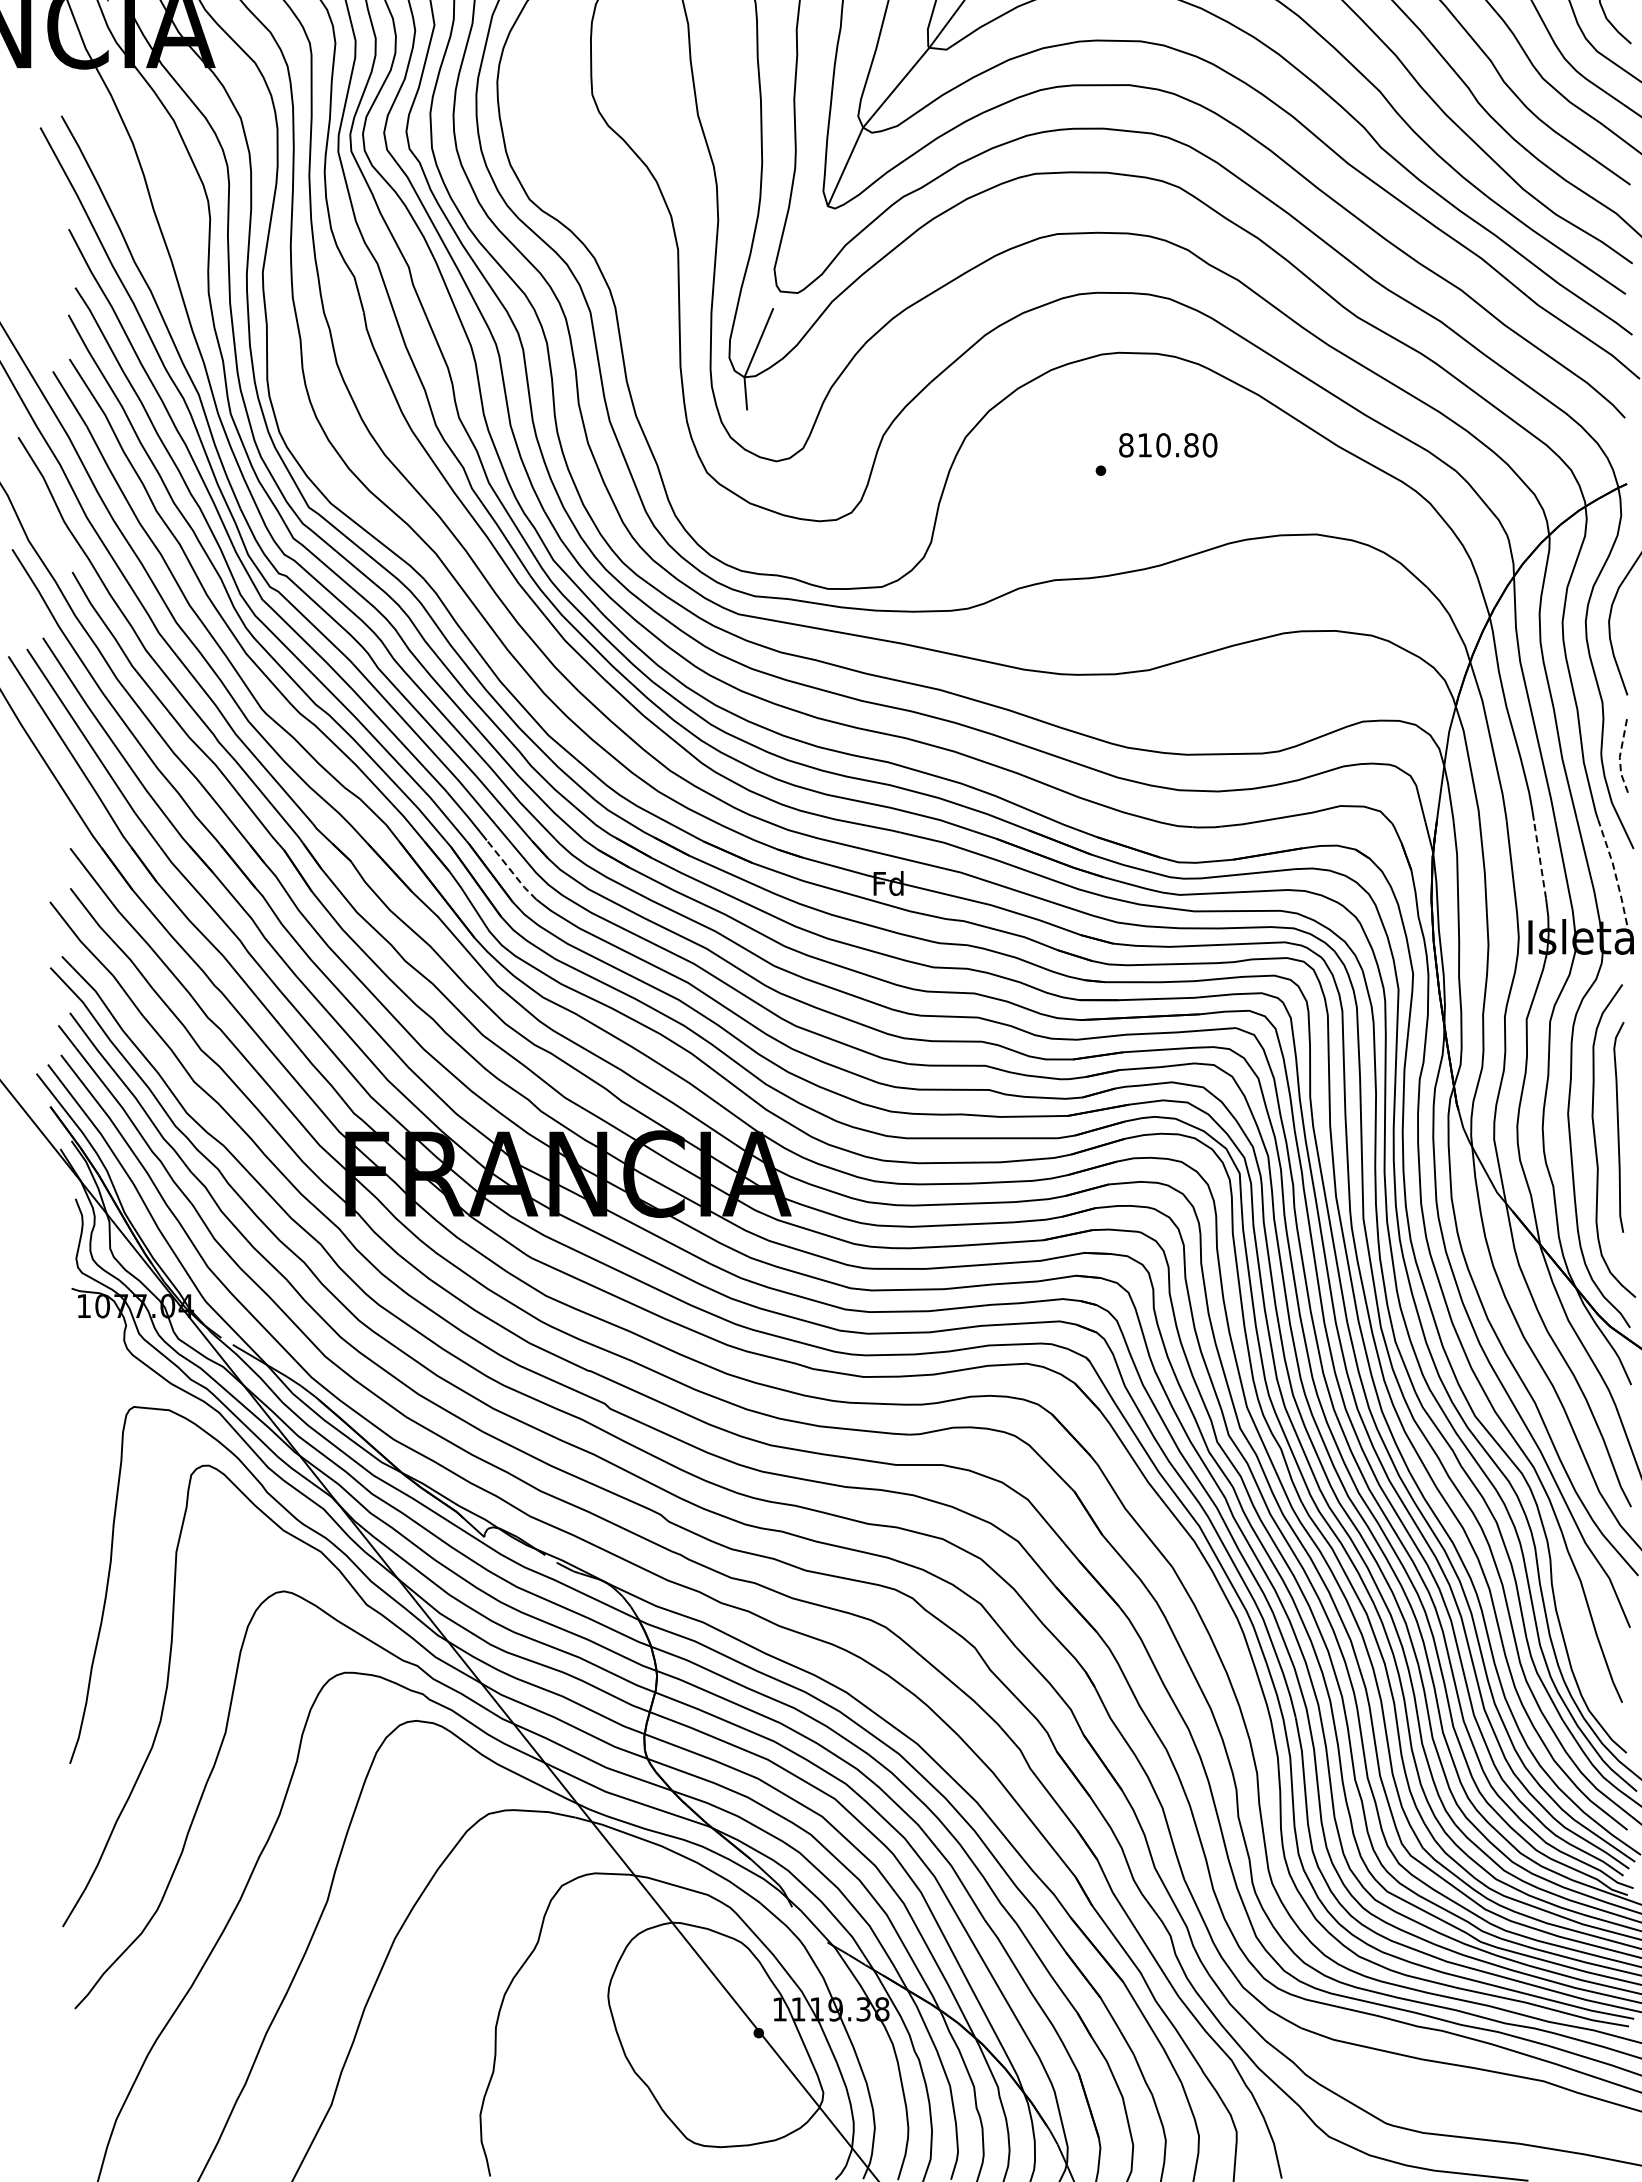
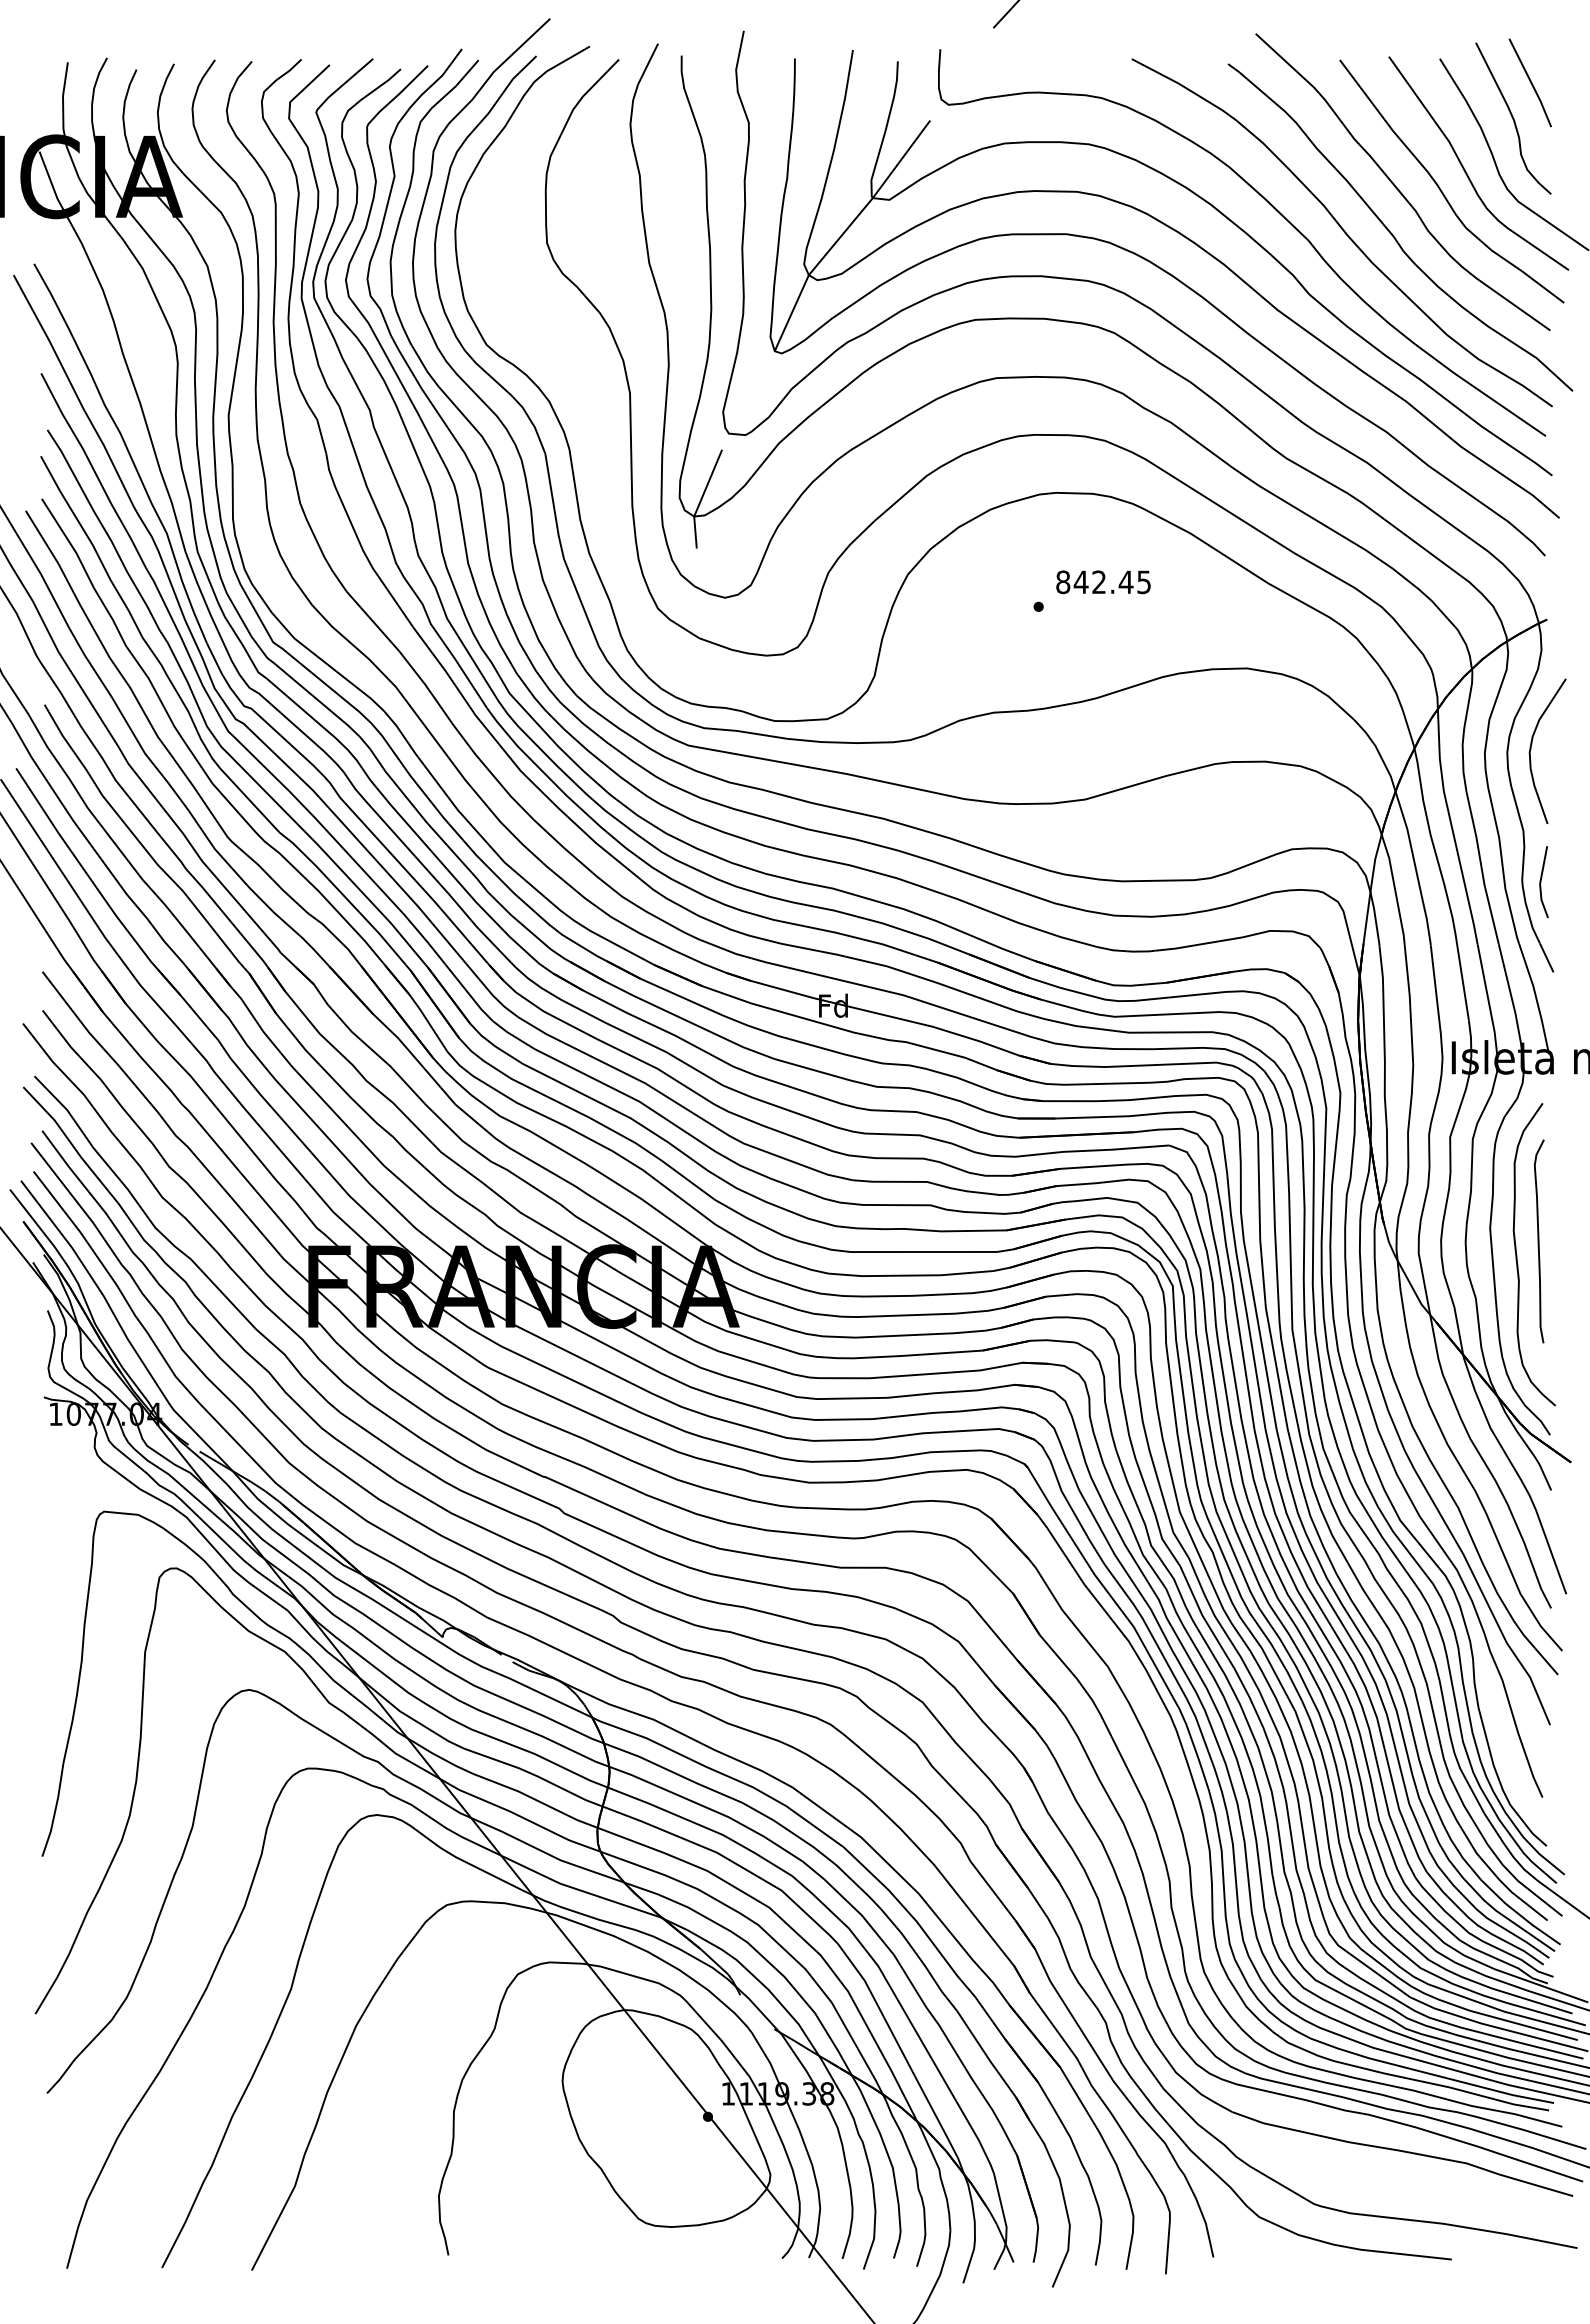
text: (1177, 445) -> (1112, 582), 810.80 -> 842.45
line: (1620, 756) -> (1540, 883), dashed -> solid
line: (1539, 859) -> (1462, 982), dashed -> solid
line: (510, 870) -> (468, 993), dashed -> solid
line: (1616, 875) -> (1536, 998), dashed -> solid

